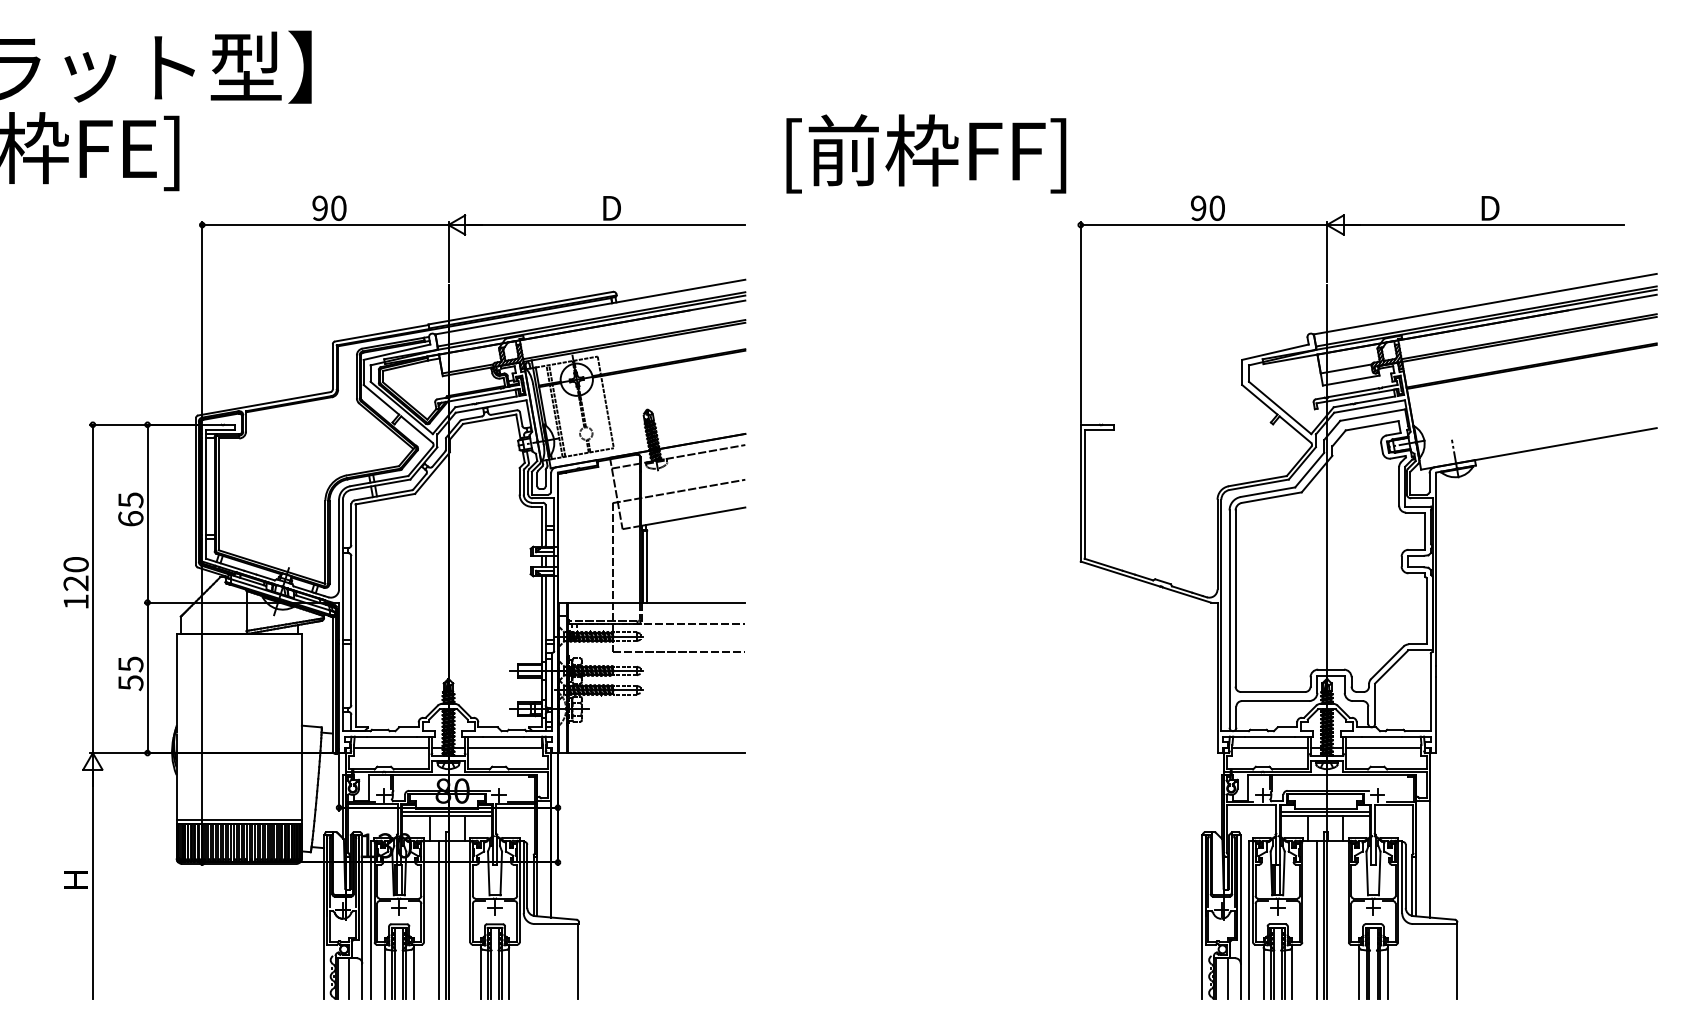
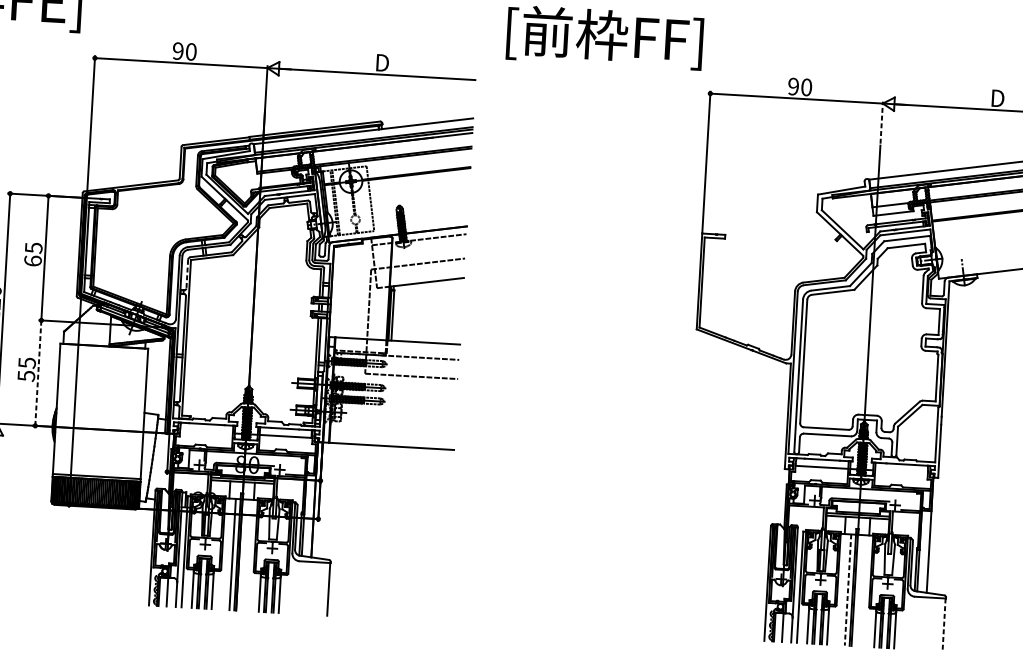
line: (1326, 252) -> (881, 122), solid -> dashed
line: (351, 525) -> (187, 274), solid -> dashed
line: (147, 677) -> (38, 372), solid -> dashed
line: (391, 747) -> (206, 431), removed
line: (1383, 747) -> (901, 471), removed
line: (1317, 920) -> (848, 590), solid -> dashed
line: (1456, 961) -> (943, 624), solid -> dashed

